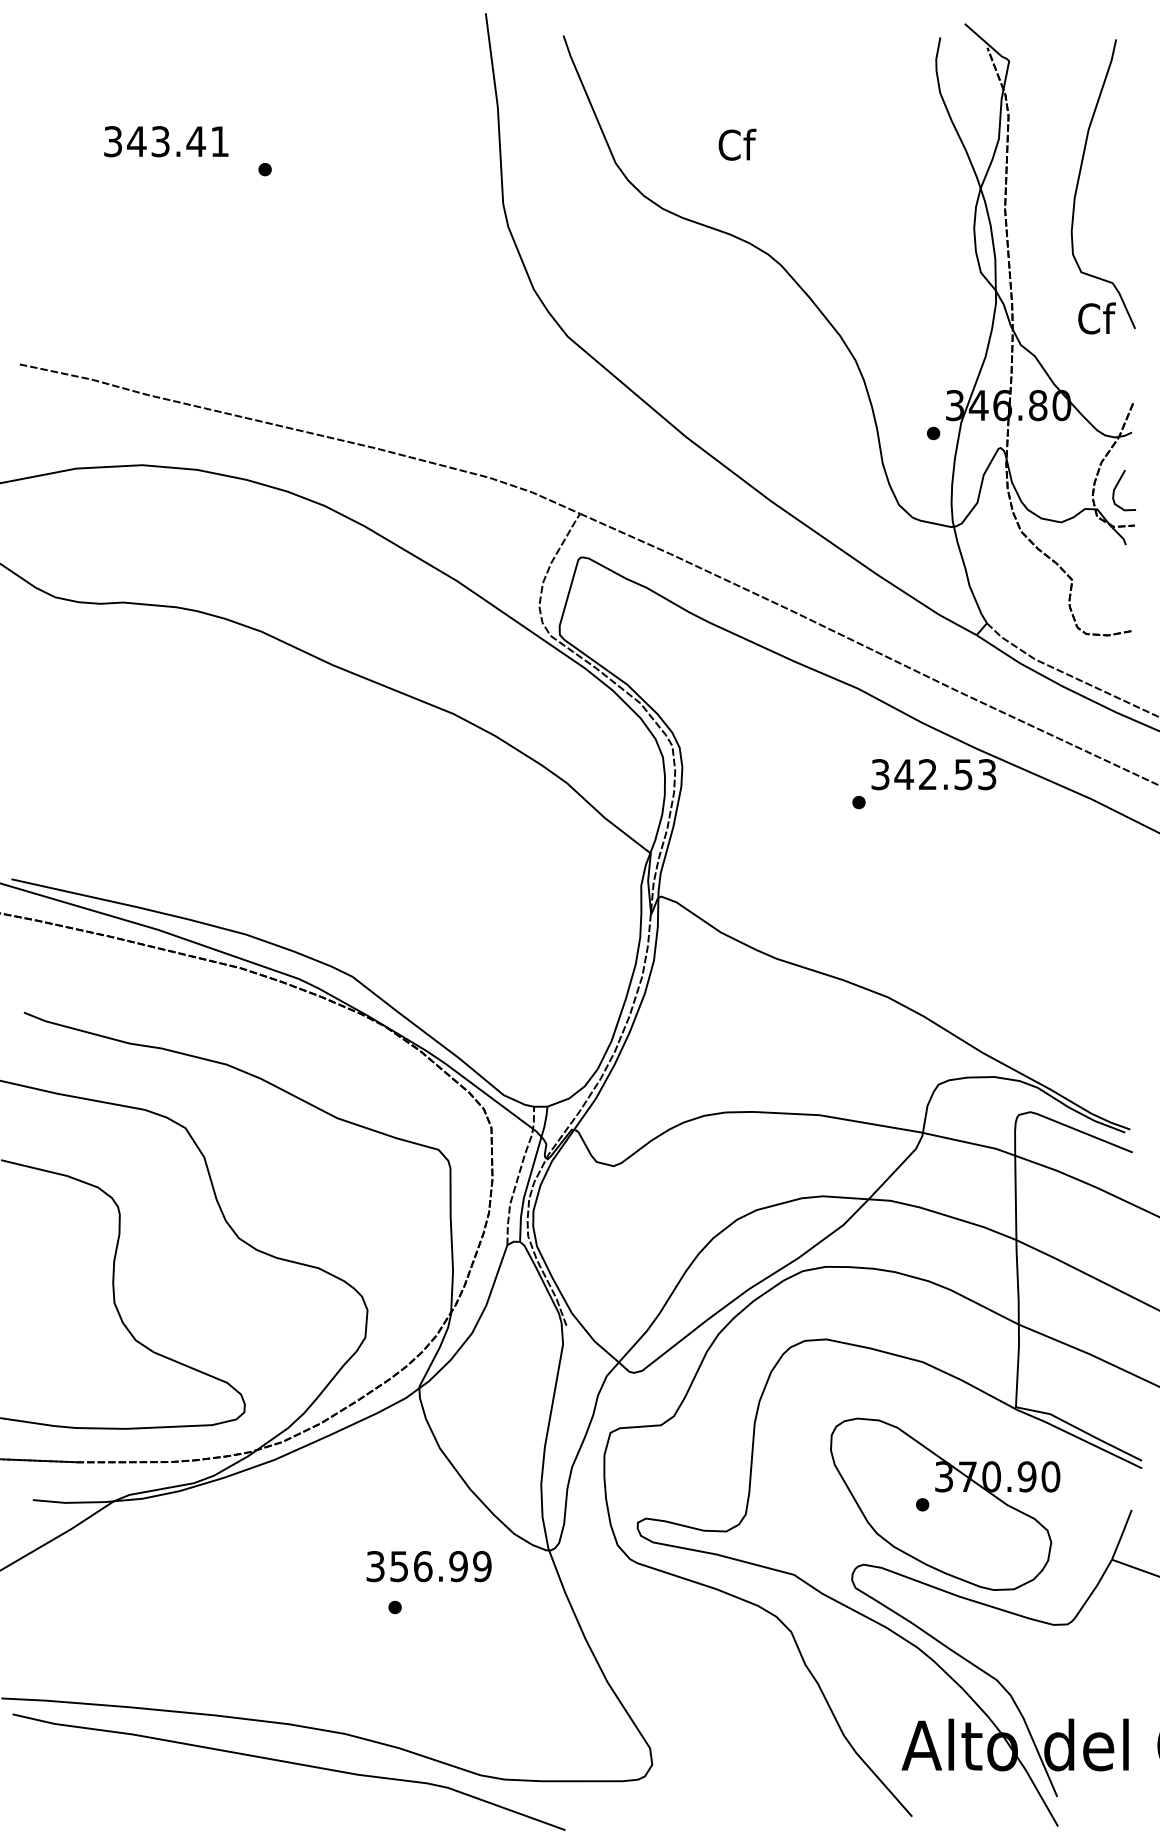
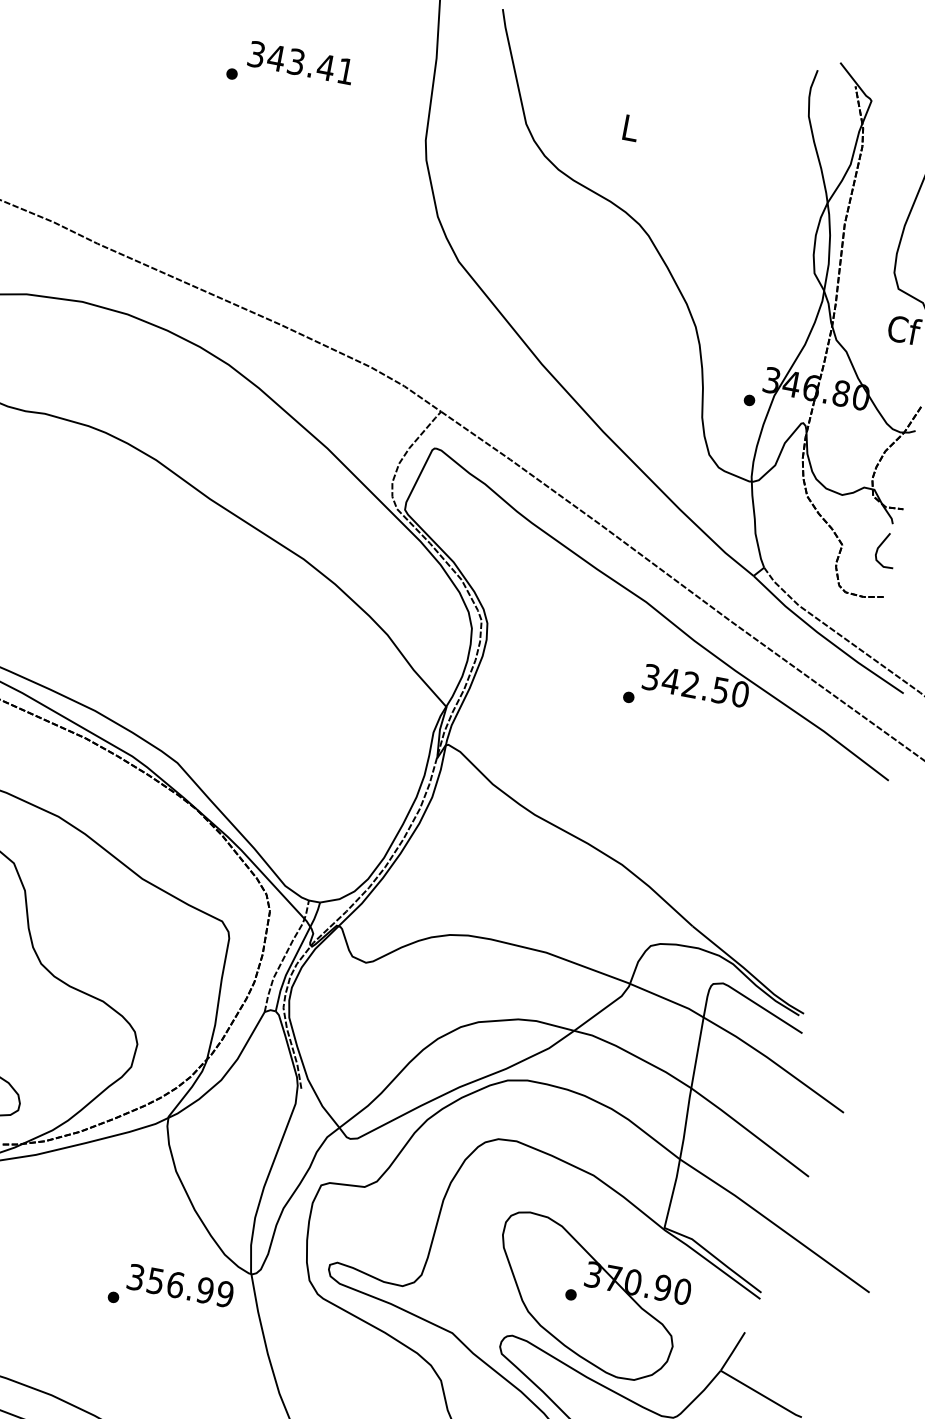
text: (166, 141) -> (301, 62), moved
text: (737, 144) -> (631, 127), Cf -> L
curve: (1117, 486) -> (881, 545), moved
text: (987, 774) -> (740, 694), 342.53 -> 342.50
text: (428, 1566) -> (180, 1285), moved

